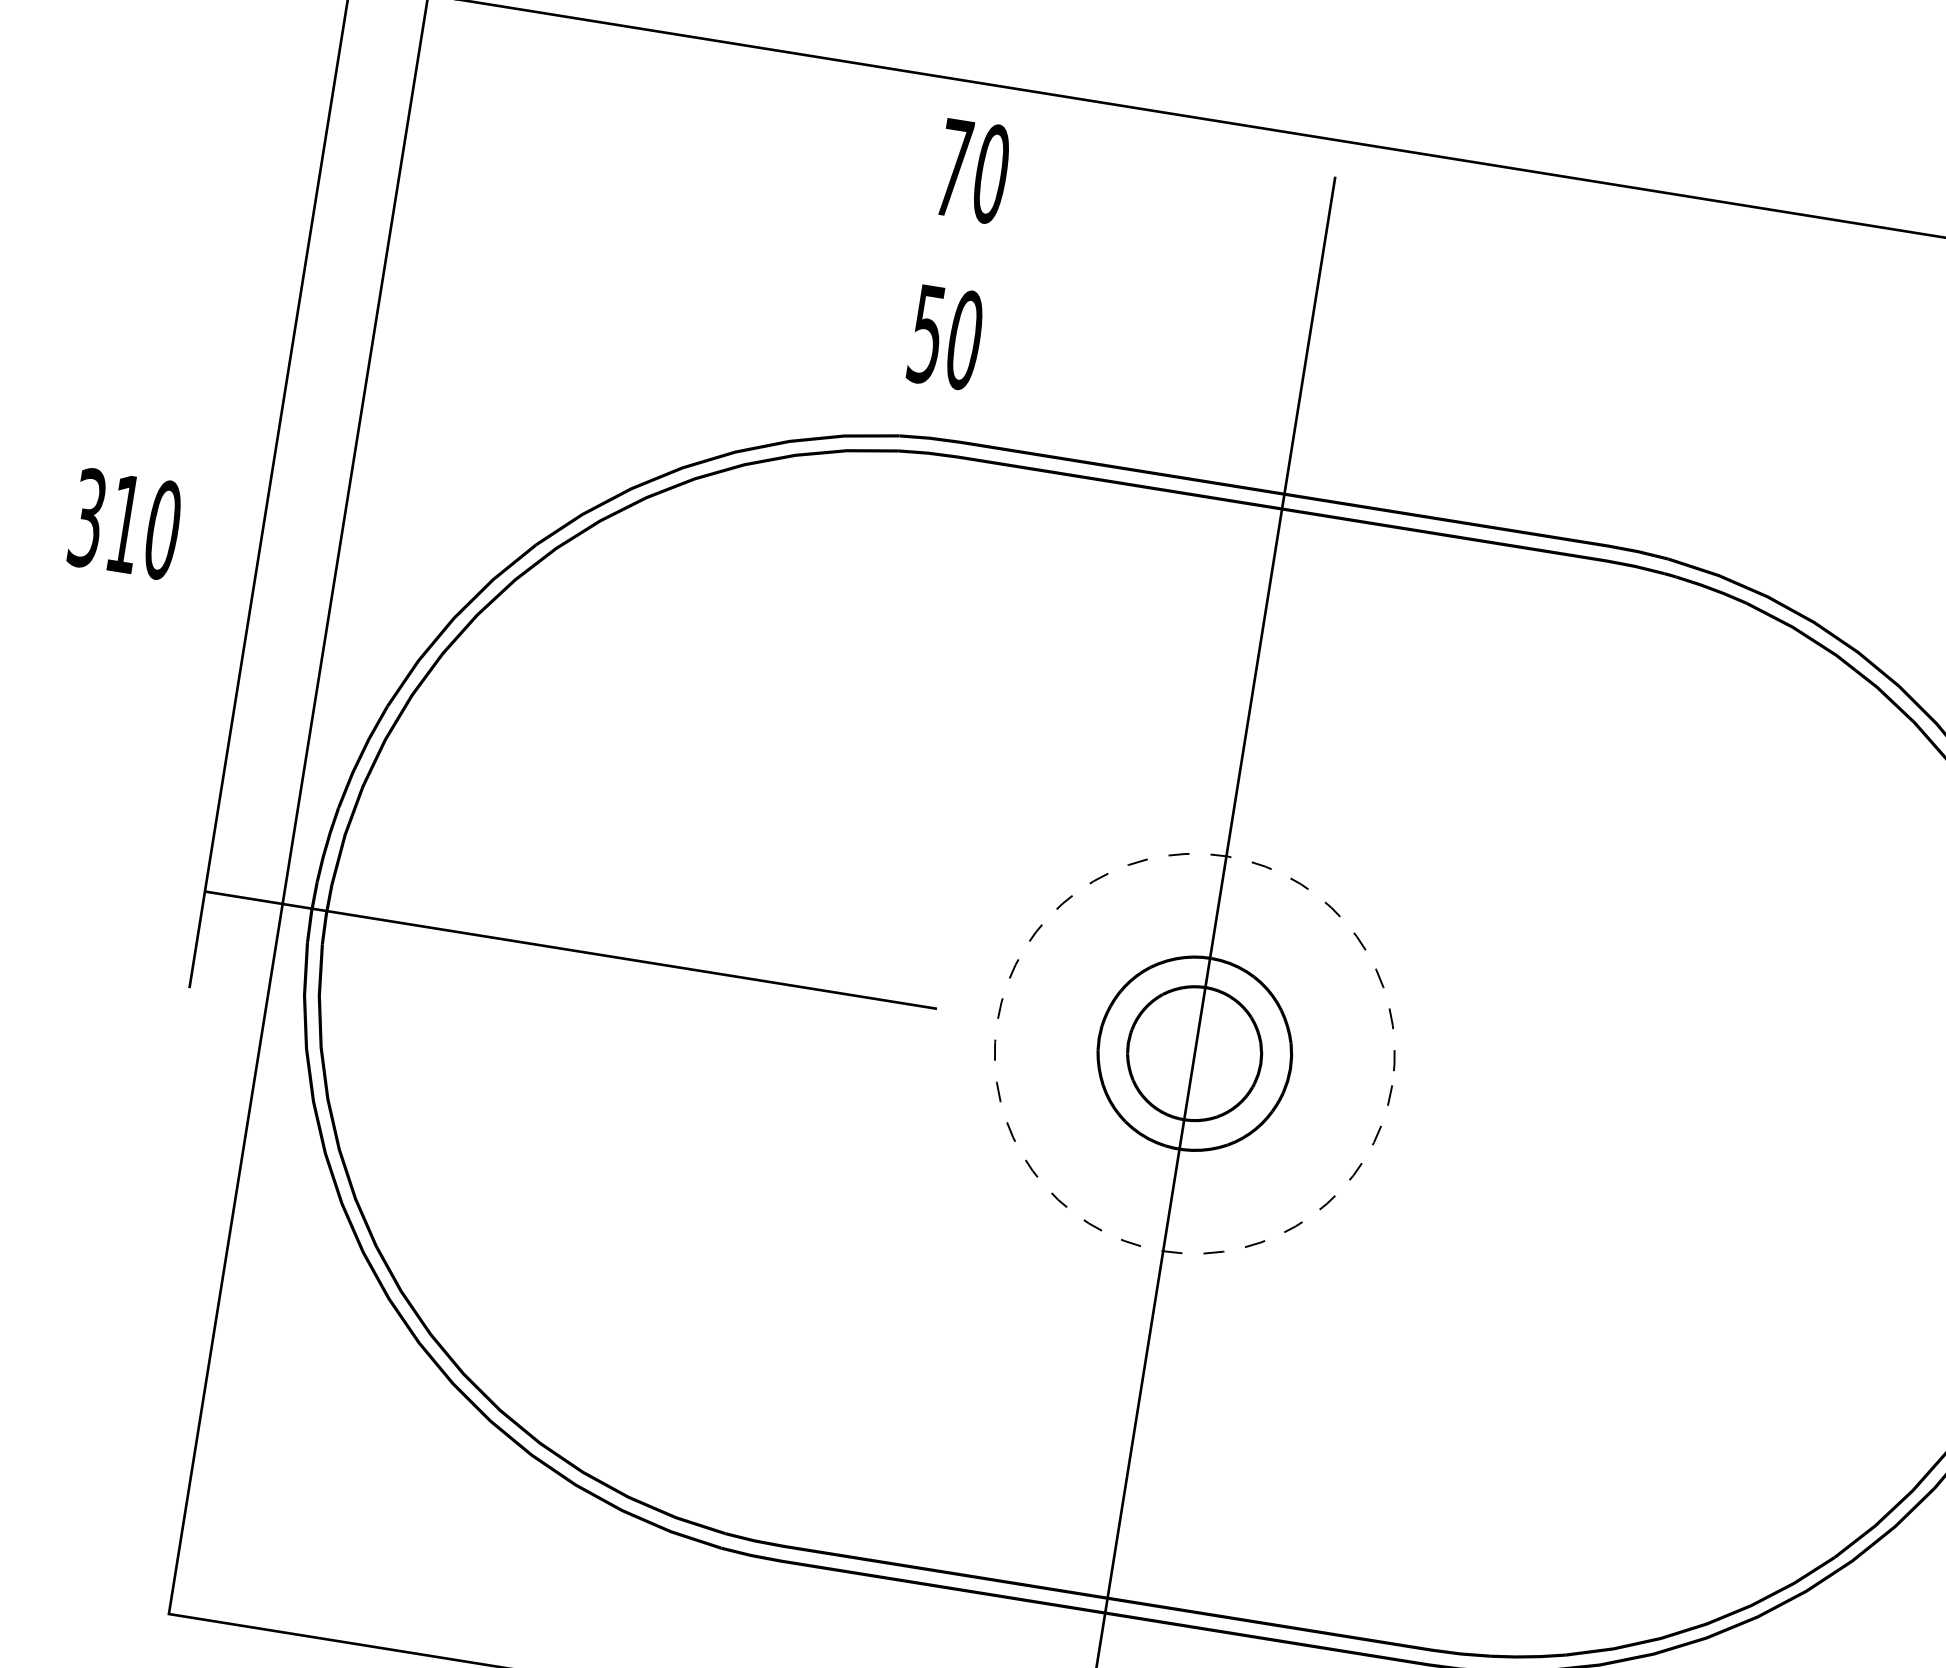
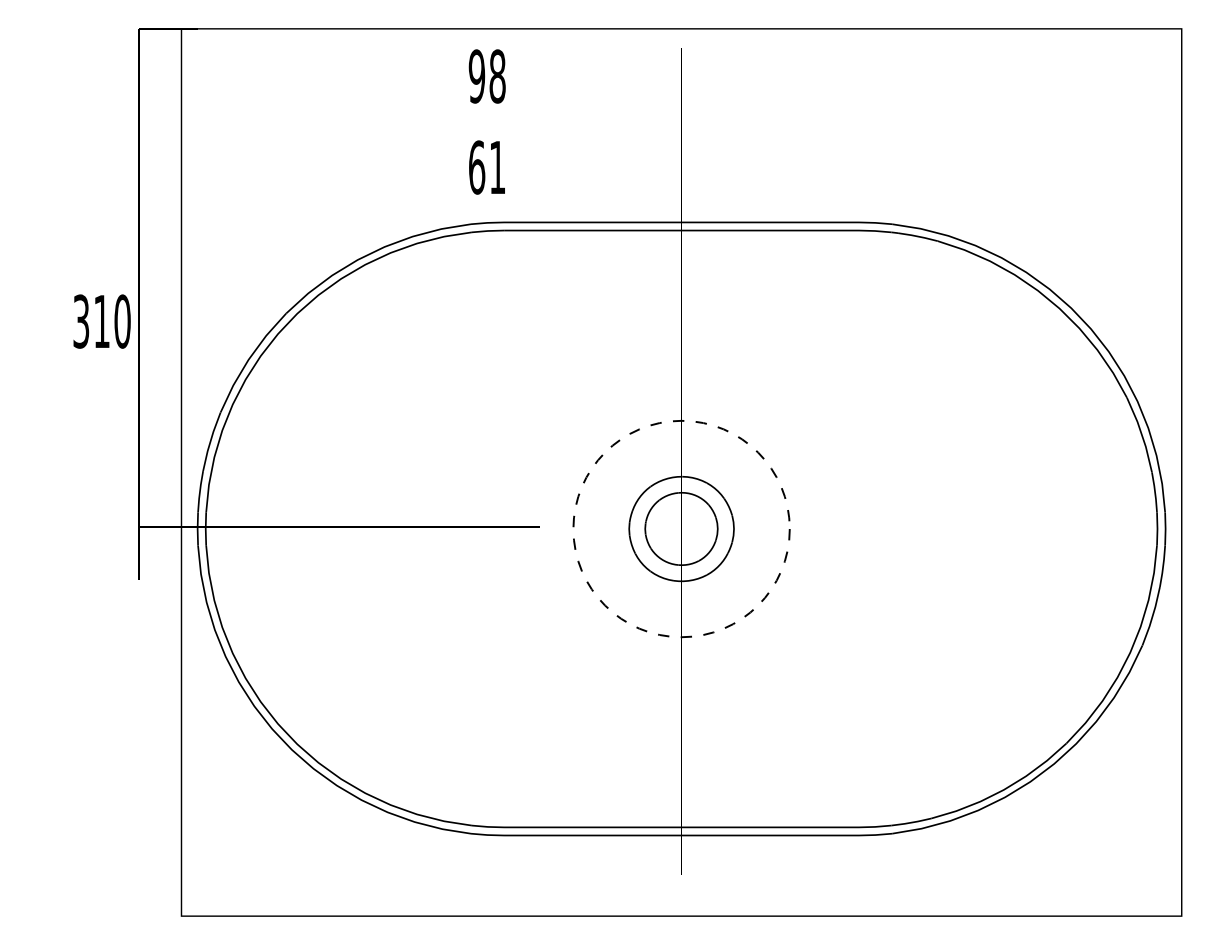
text: (971, 170) -> (486, 76), 70 -> 98
text: (946, 337) -> (487, 167), 50 -> 61
text: (124, 523) -> (101, 321), moved

